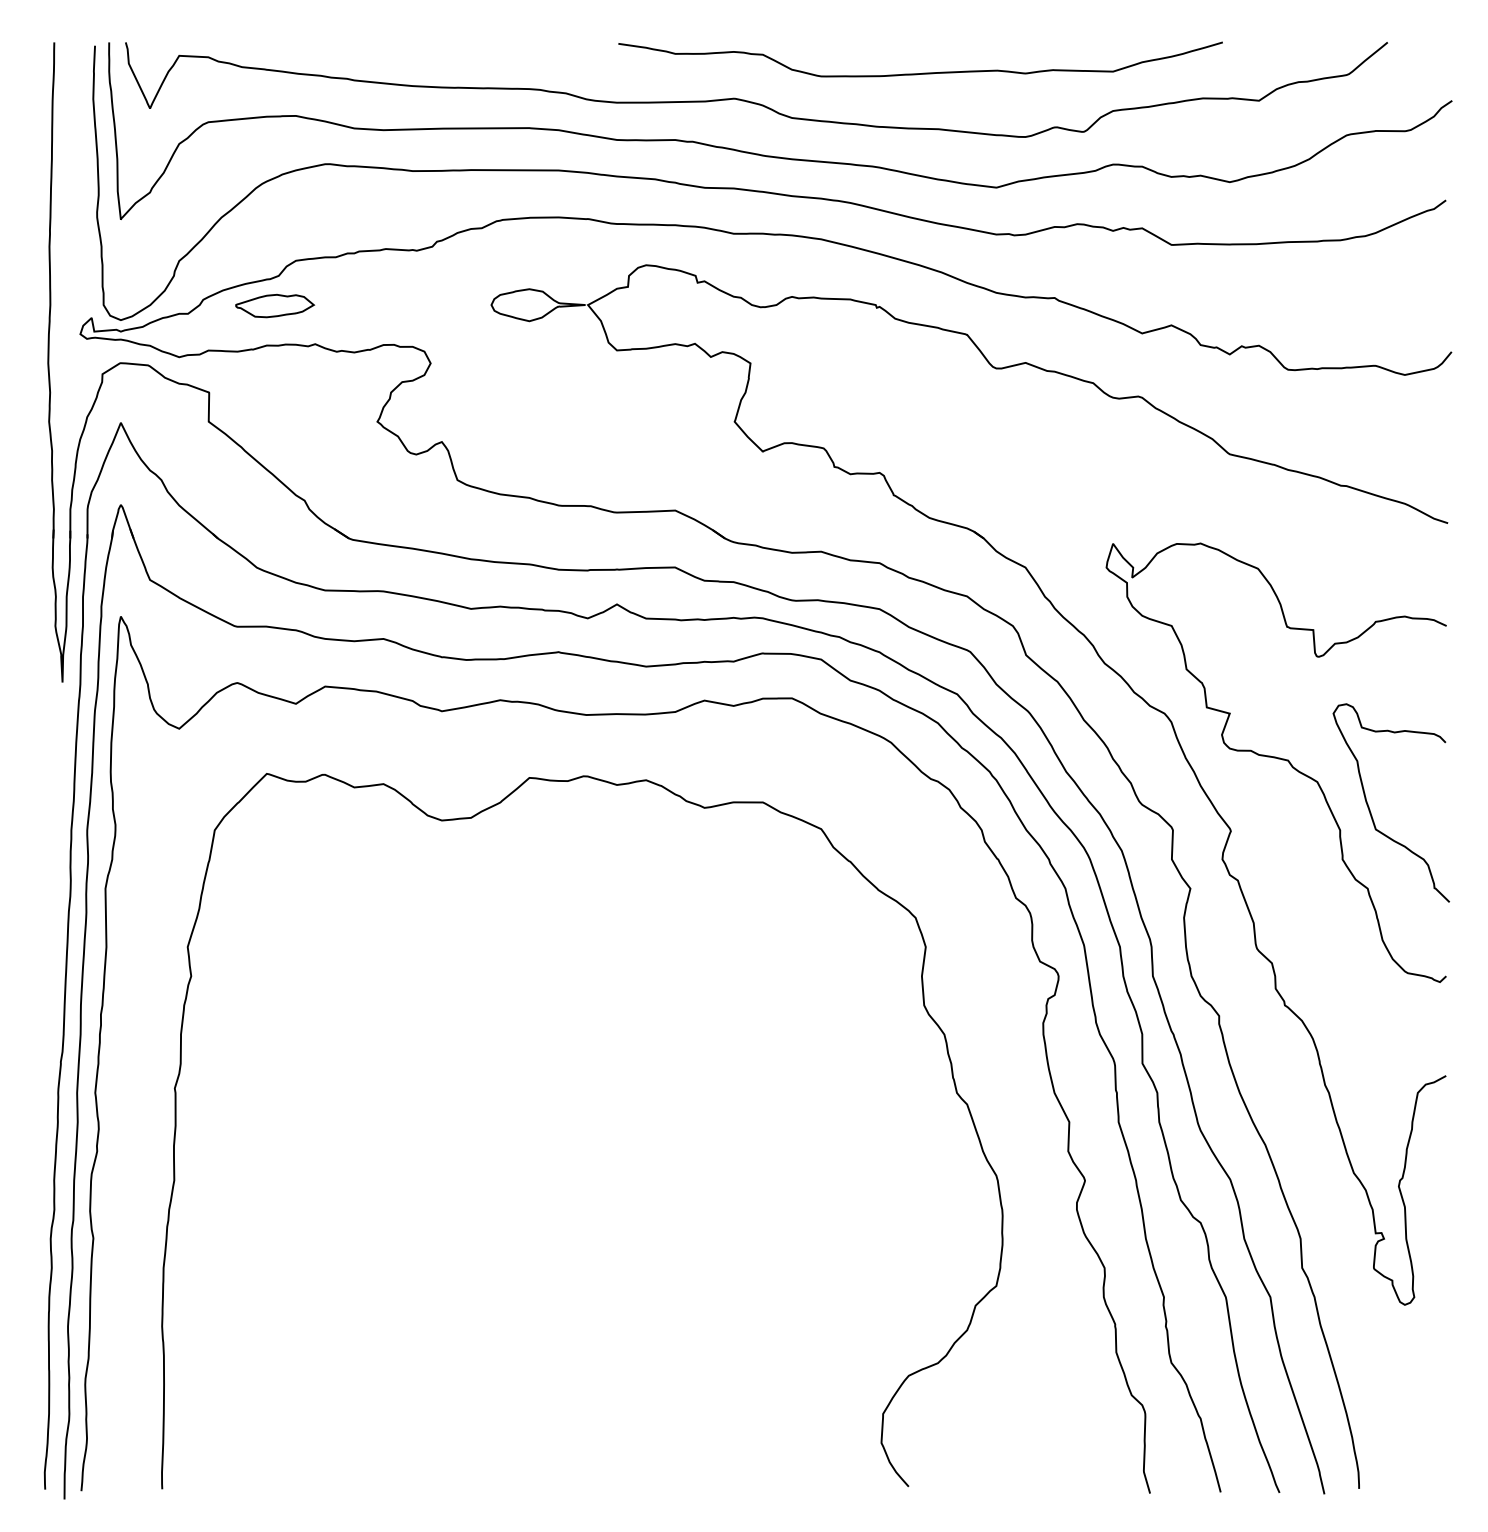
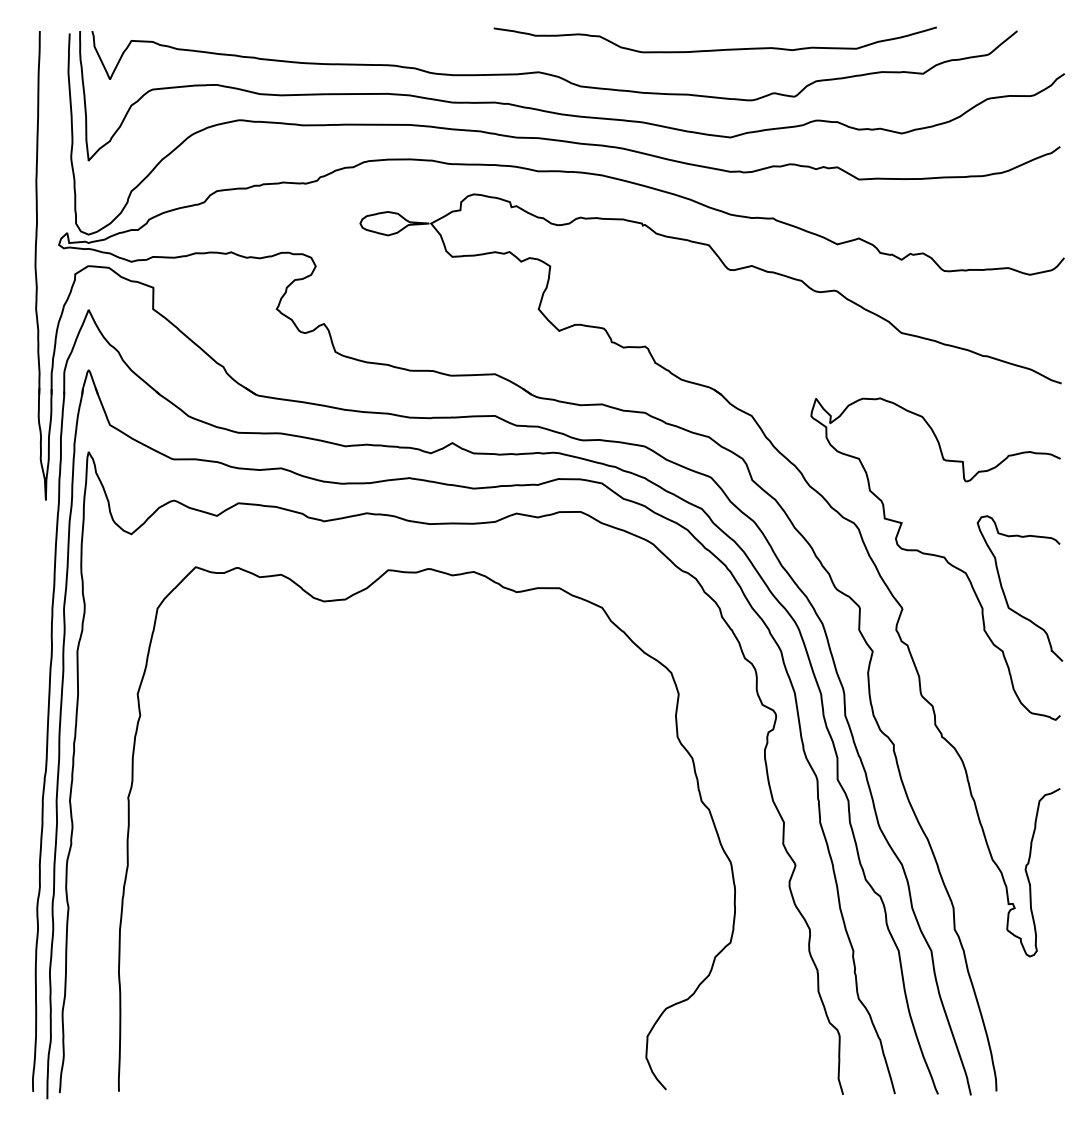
curve: (923, 72) -> (717, 49), moved
part: (275, 306) -> (202, 224), removed

